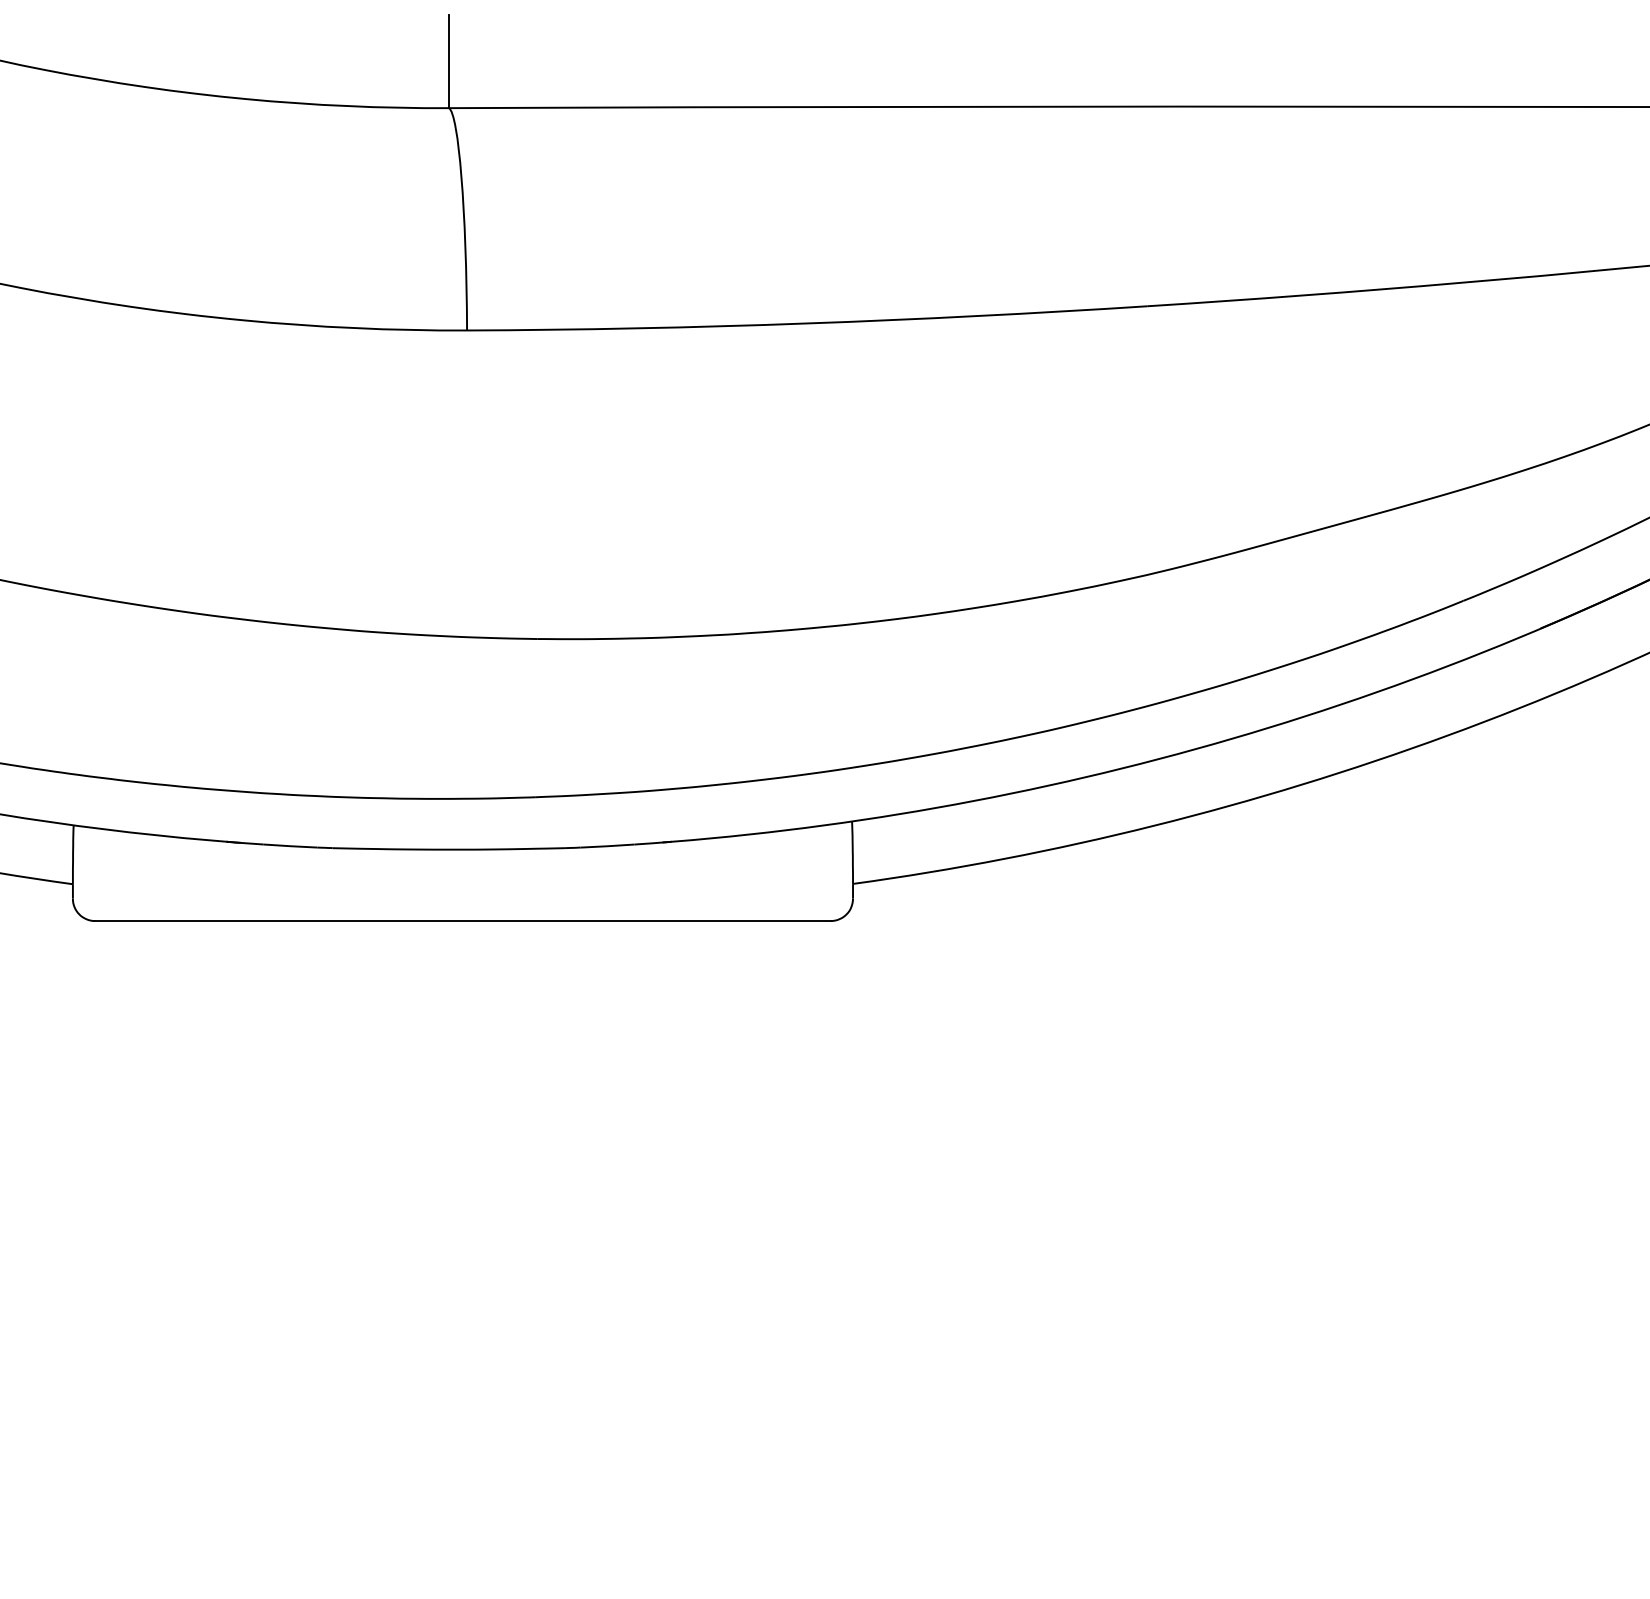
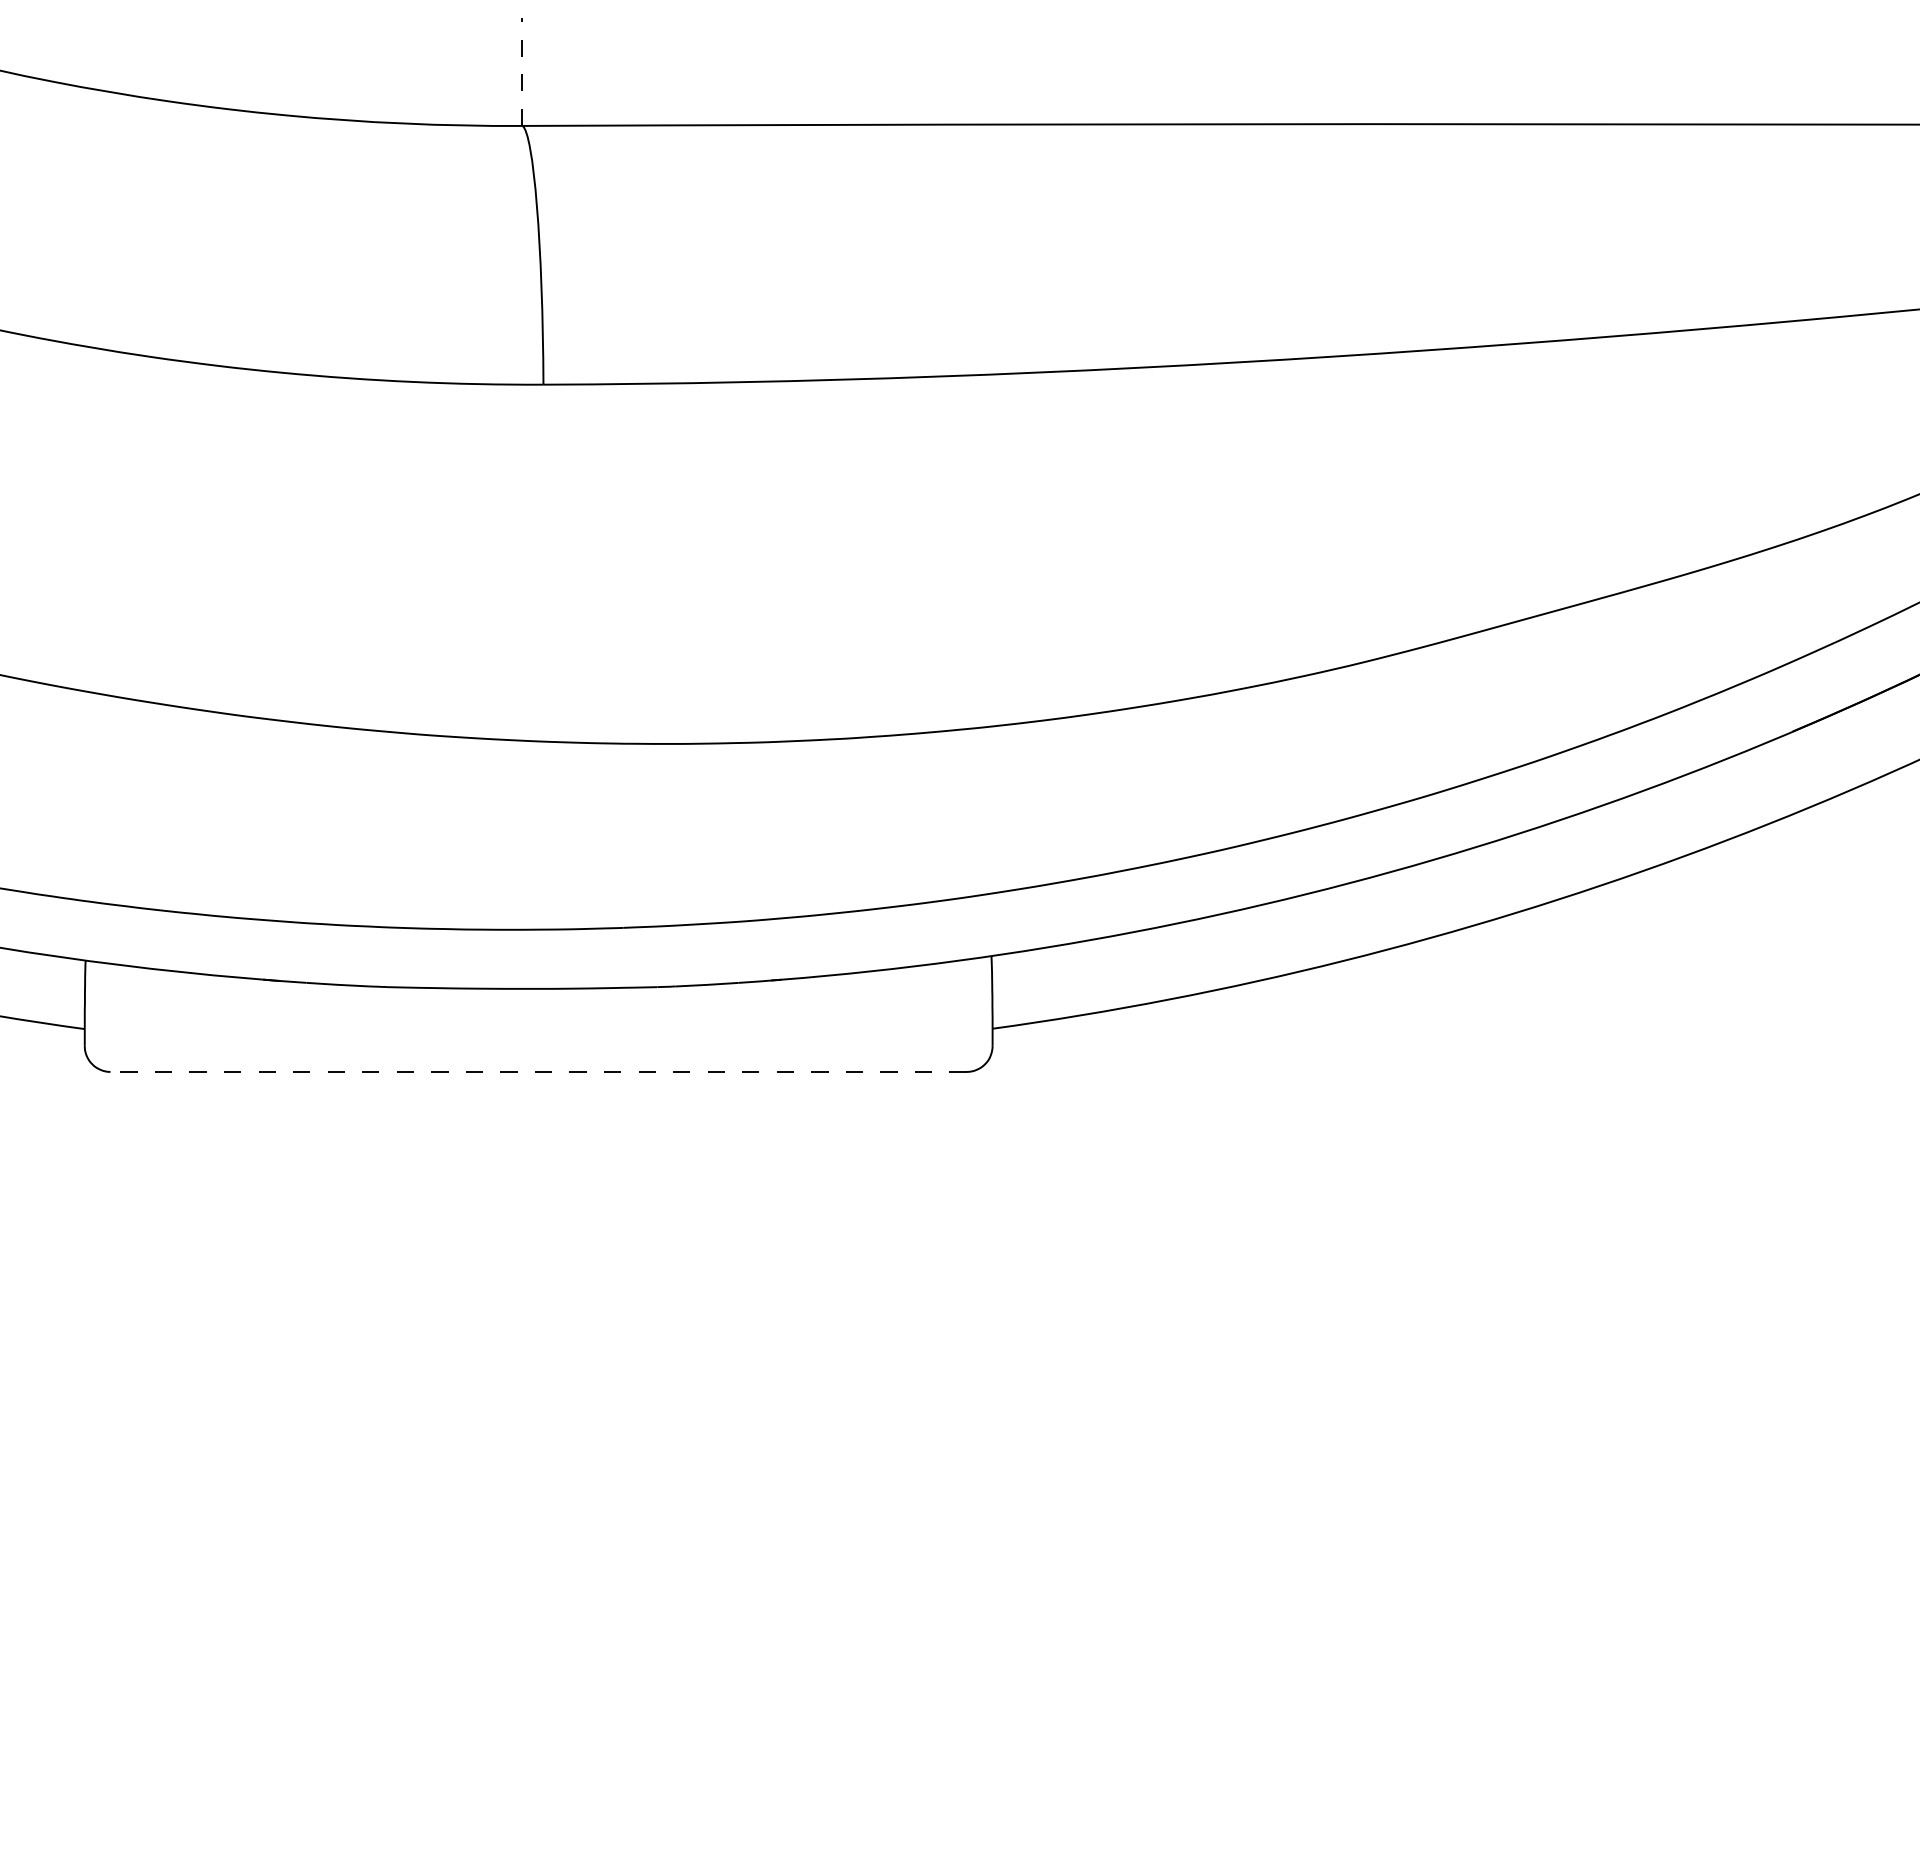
line: (449, 61) -> (522, 71), solid -> dashed
line: (462, 920) -> (538, 1071), solid -> dashed

